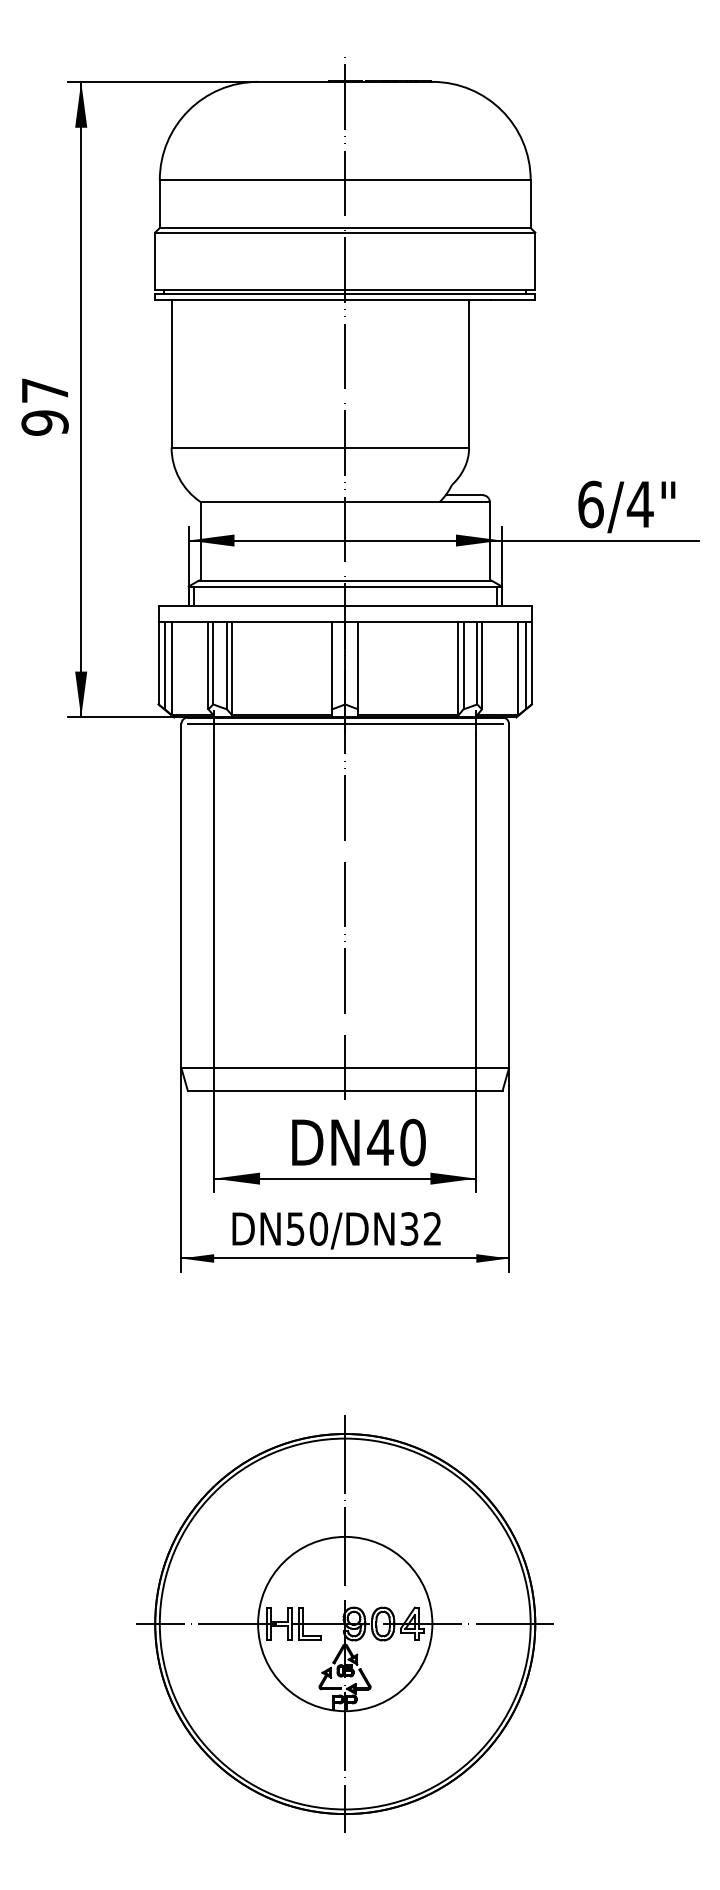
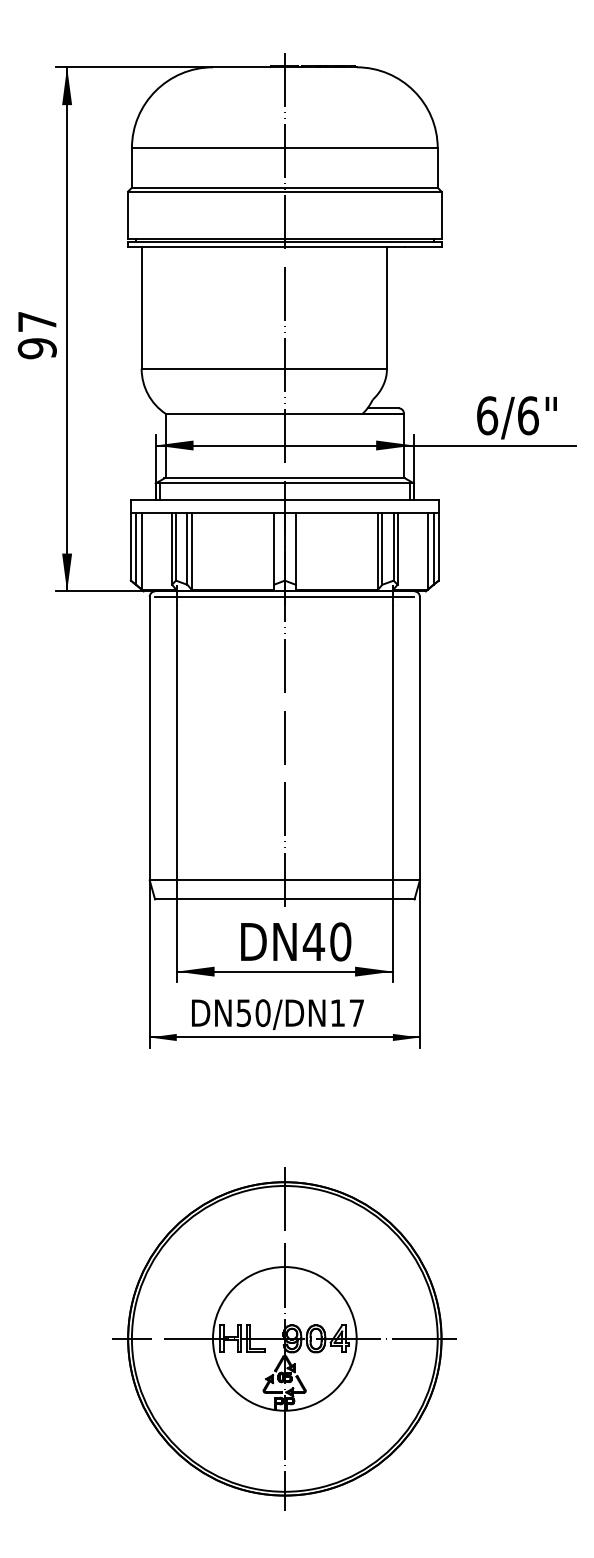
text: (640, 504) -> (528, 415), 6/4" -> 6/6"
text: (420, 1229) -> (346, 1013), /DN32 -> /DN17

